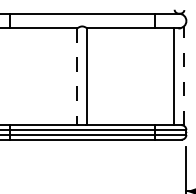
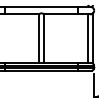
line: (183, 76) -> (92, 38), dashed -> solid
line: (78, 78) -> (39, 39), dashed -> solid

